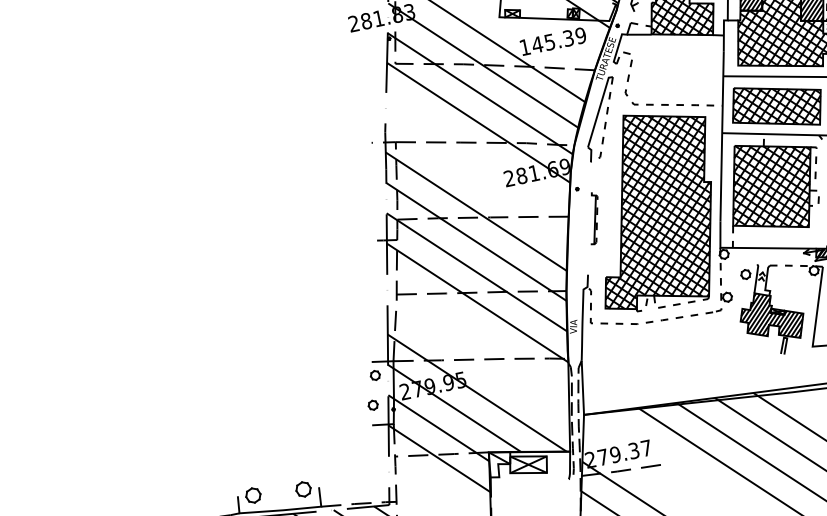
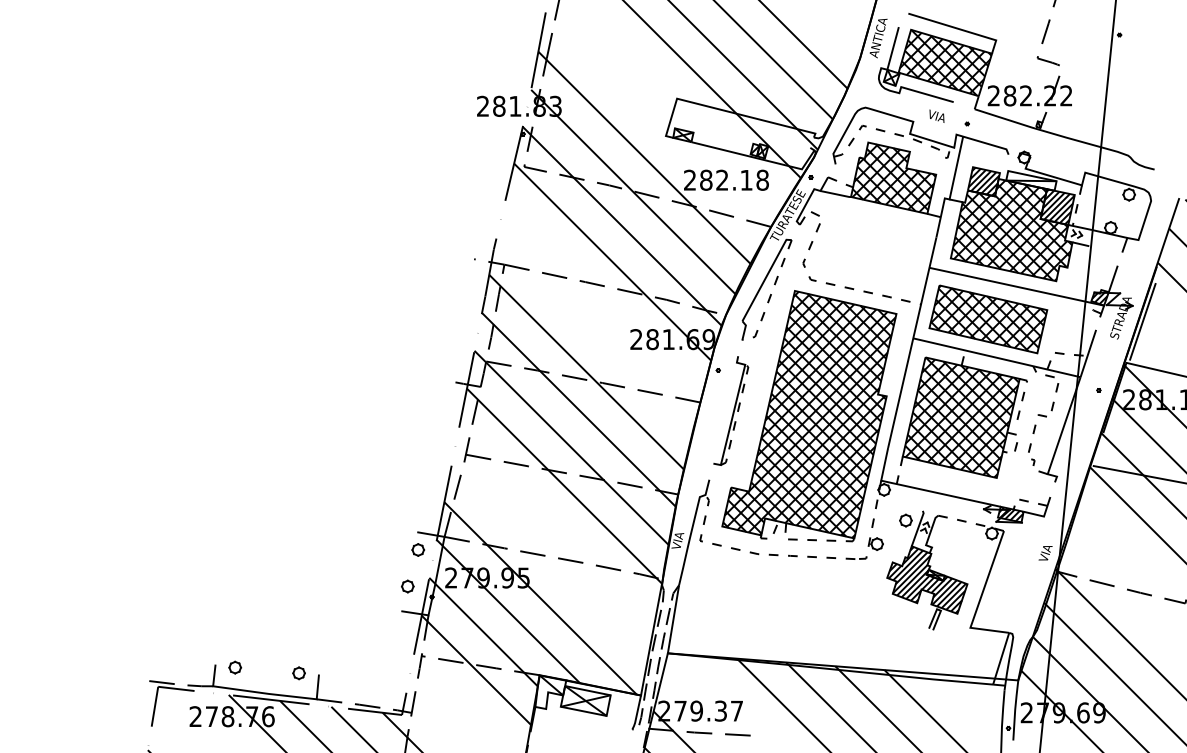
text: (552, 40) -> (726, 179), 145.39 -> 282.18
part: (593, 217) -> (731, 410), size x1.67
part: (303, 489) -> (298, 673), size x0.62
part: (253, 495) -> (235, 667), size x0.62

